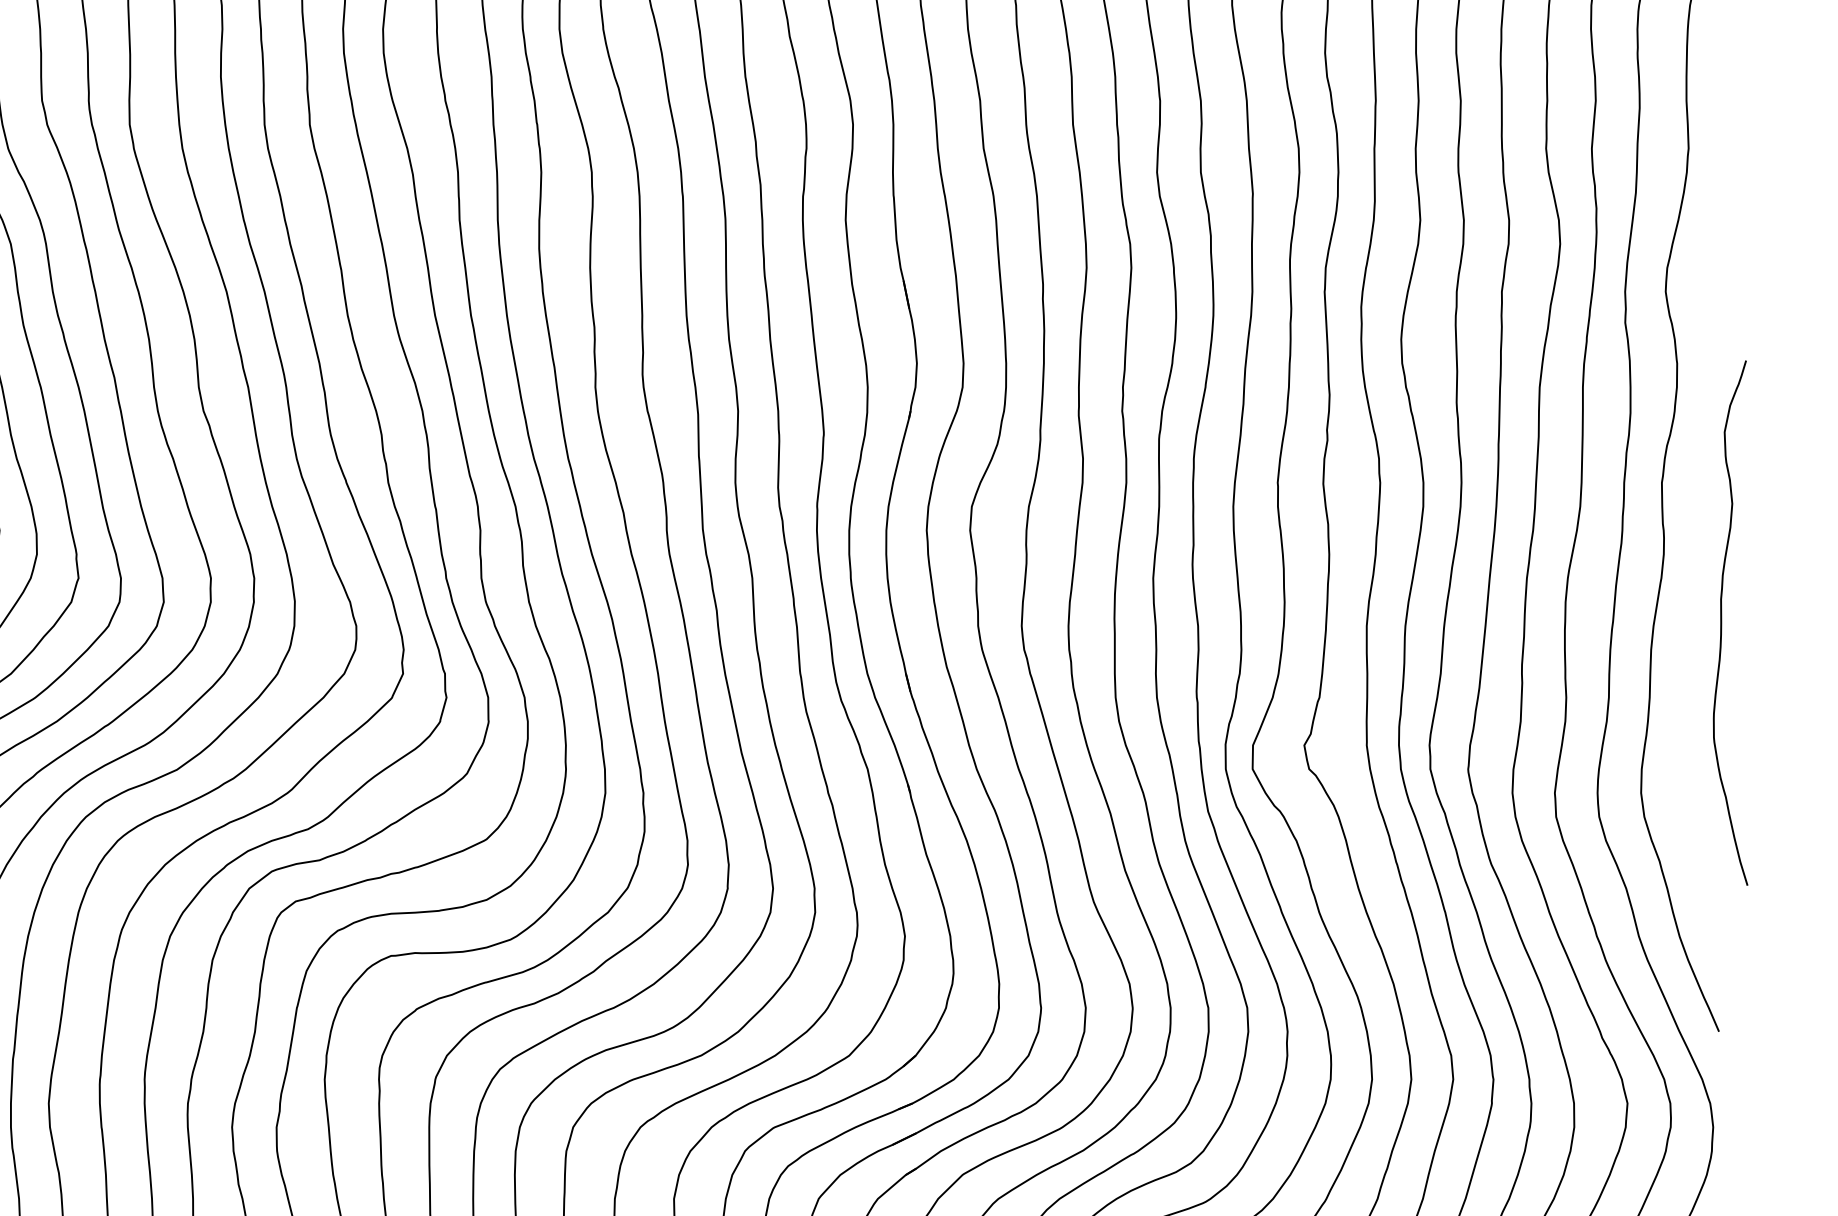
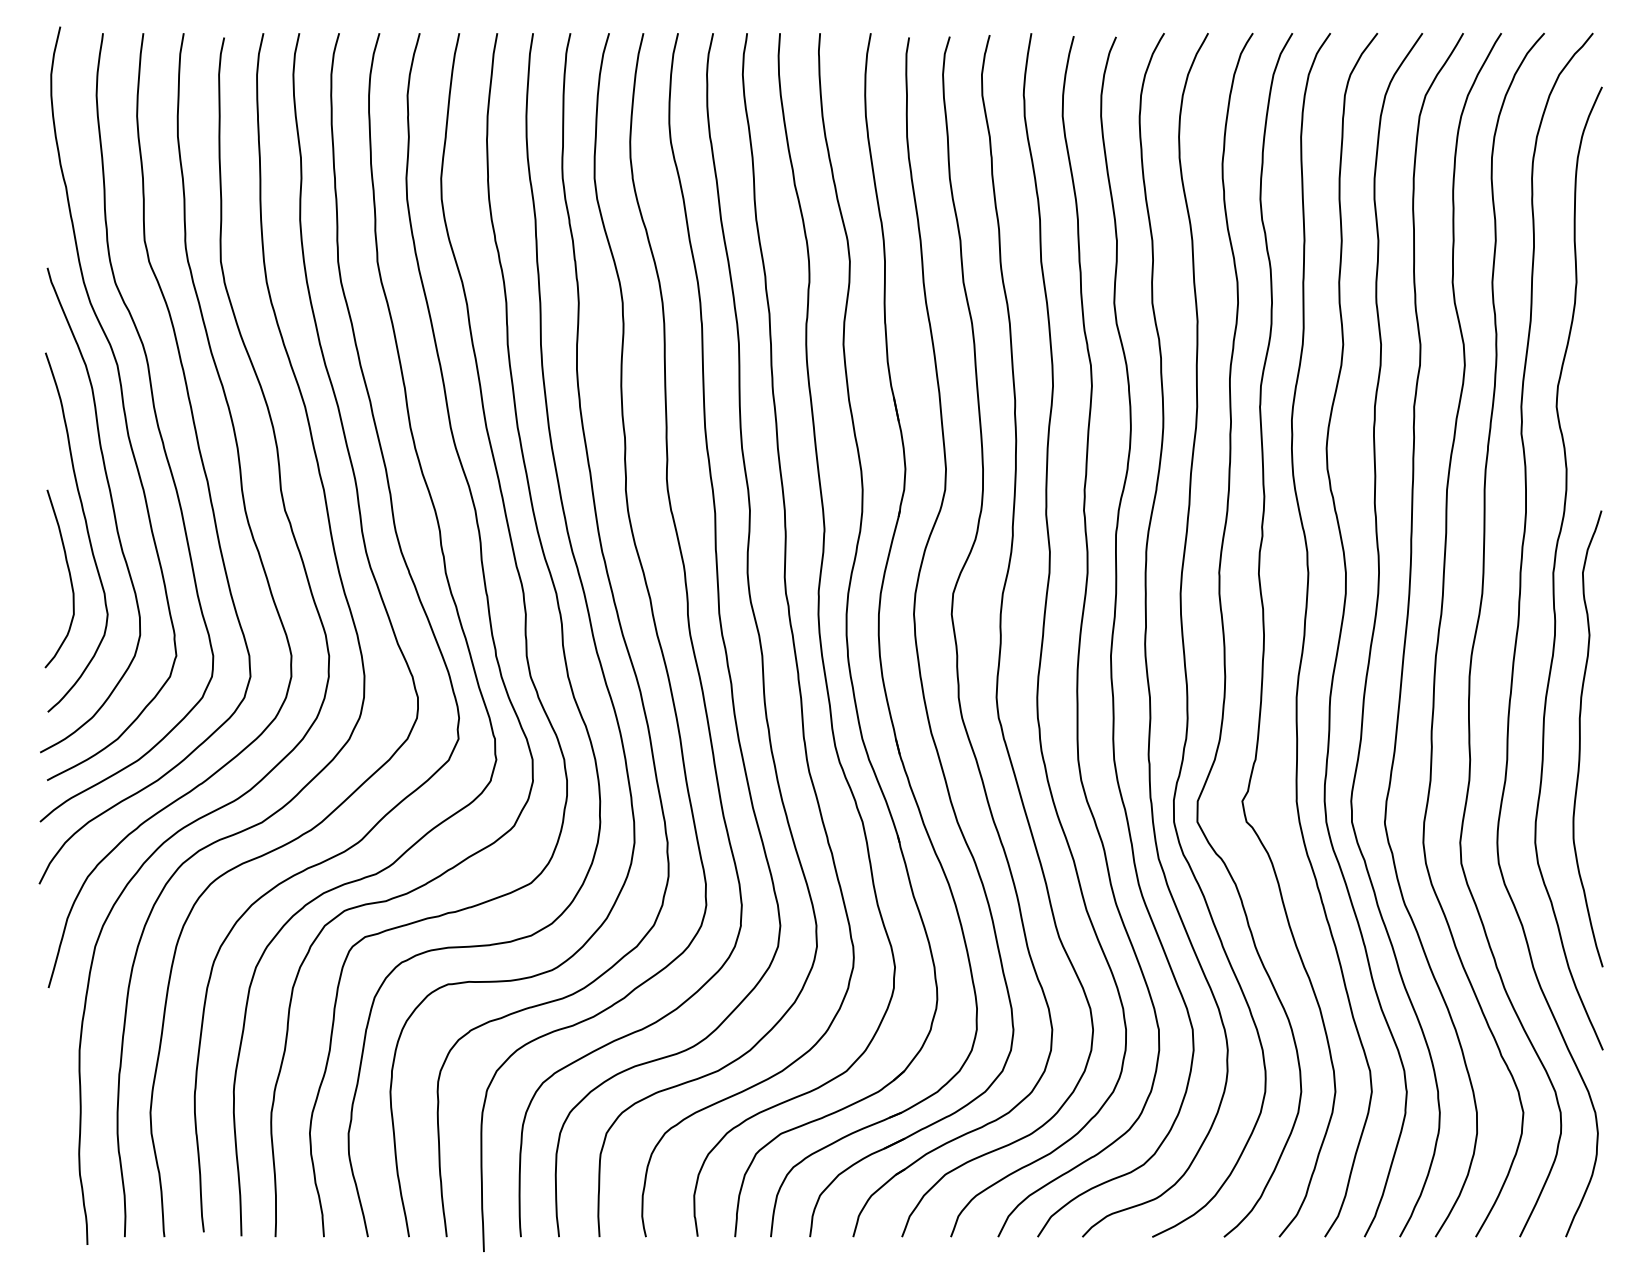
curve: (1721, 622) -> (1580, 738), moved

